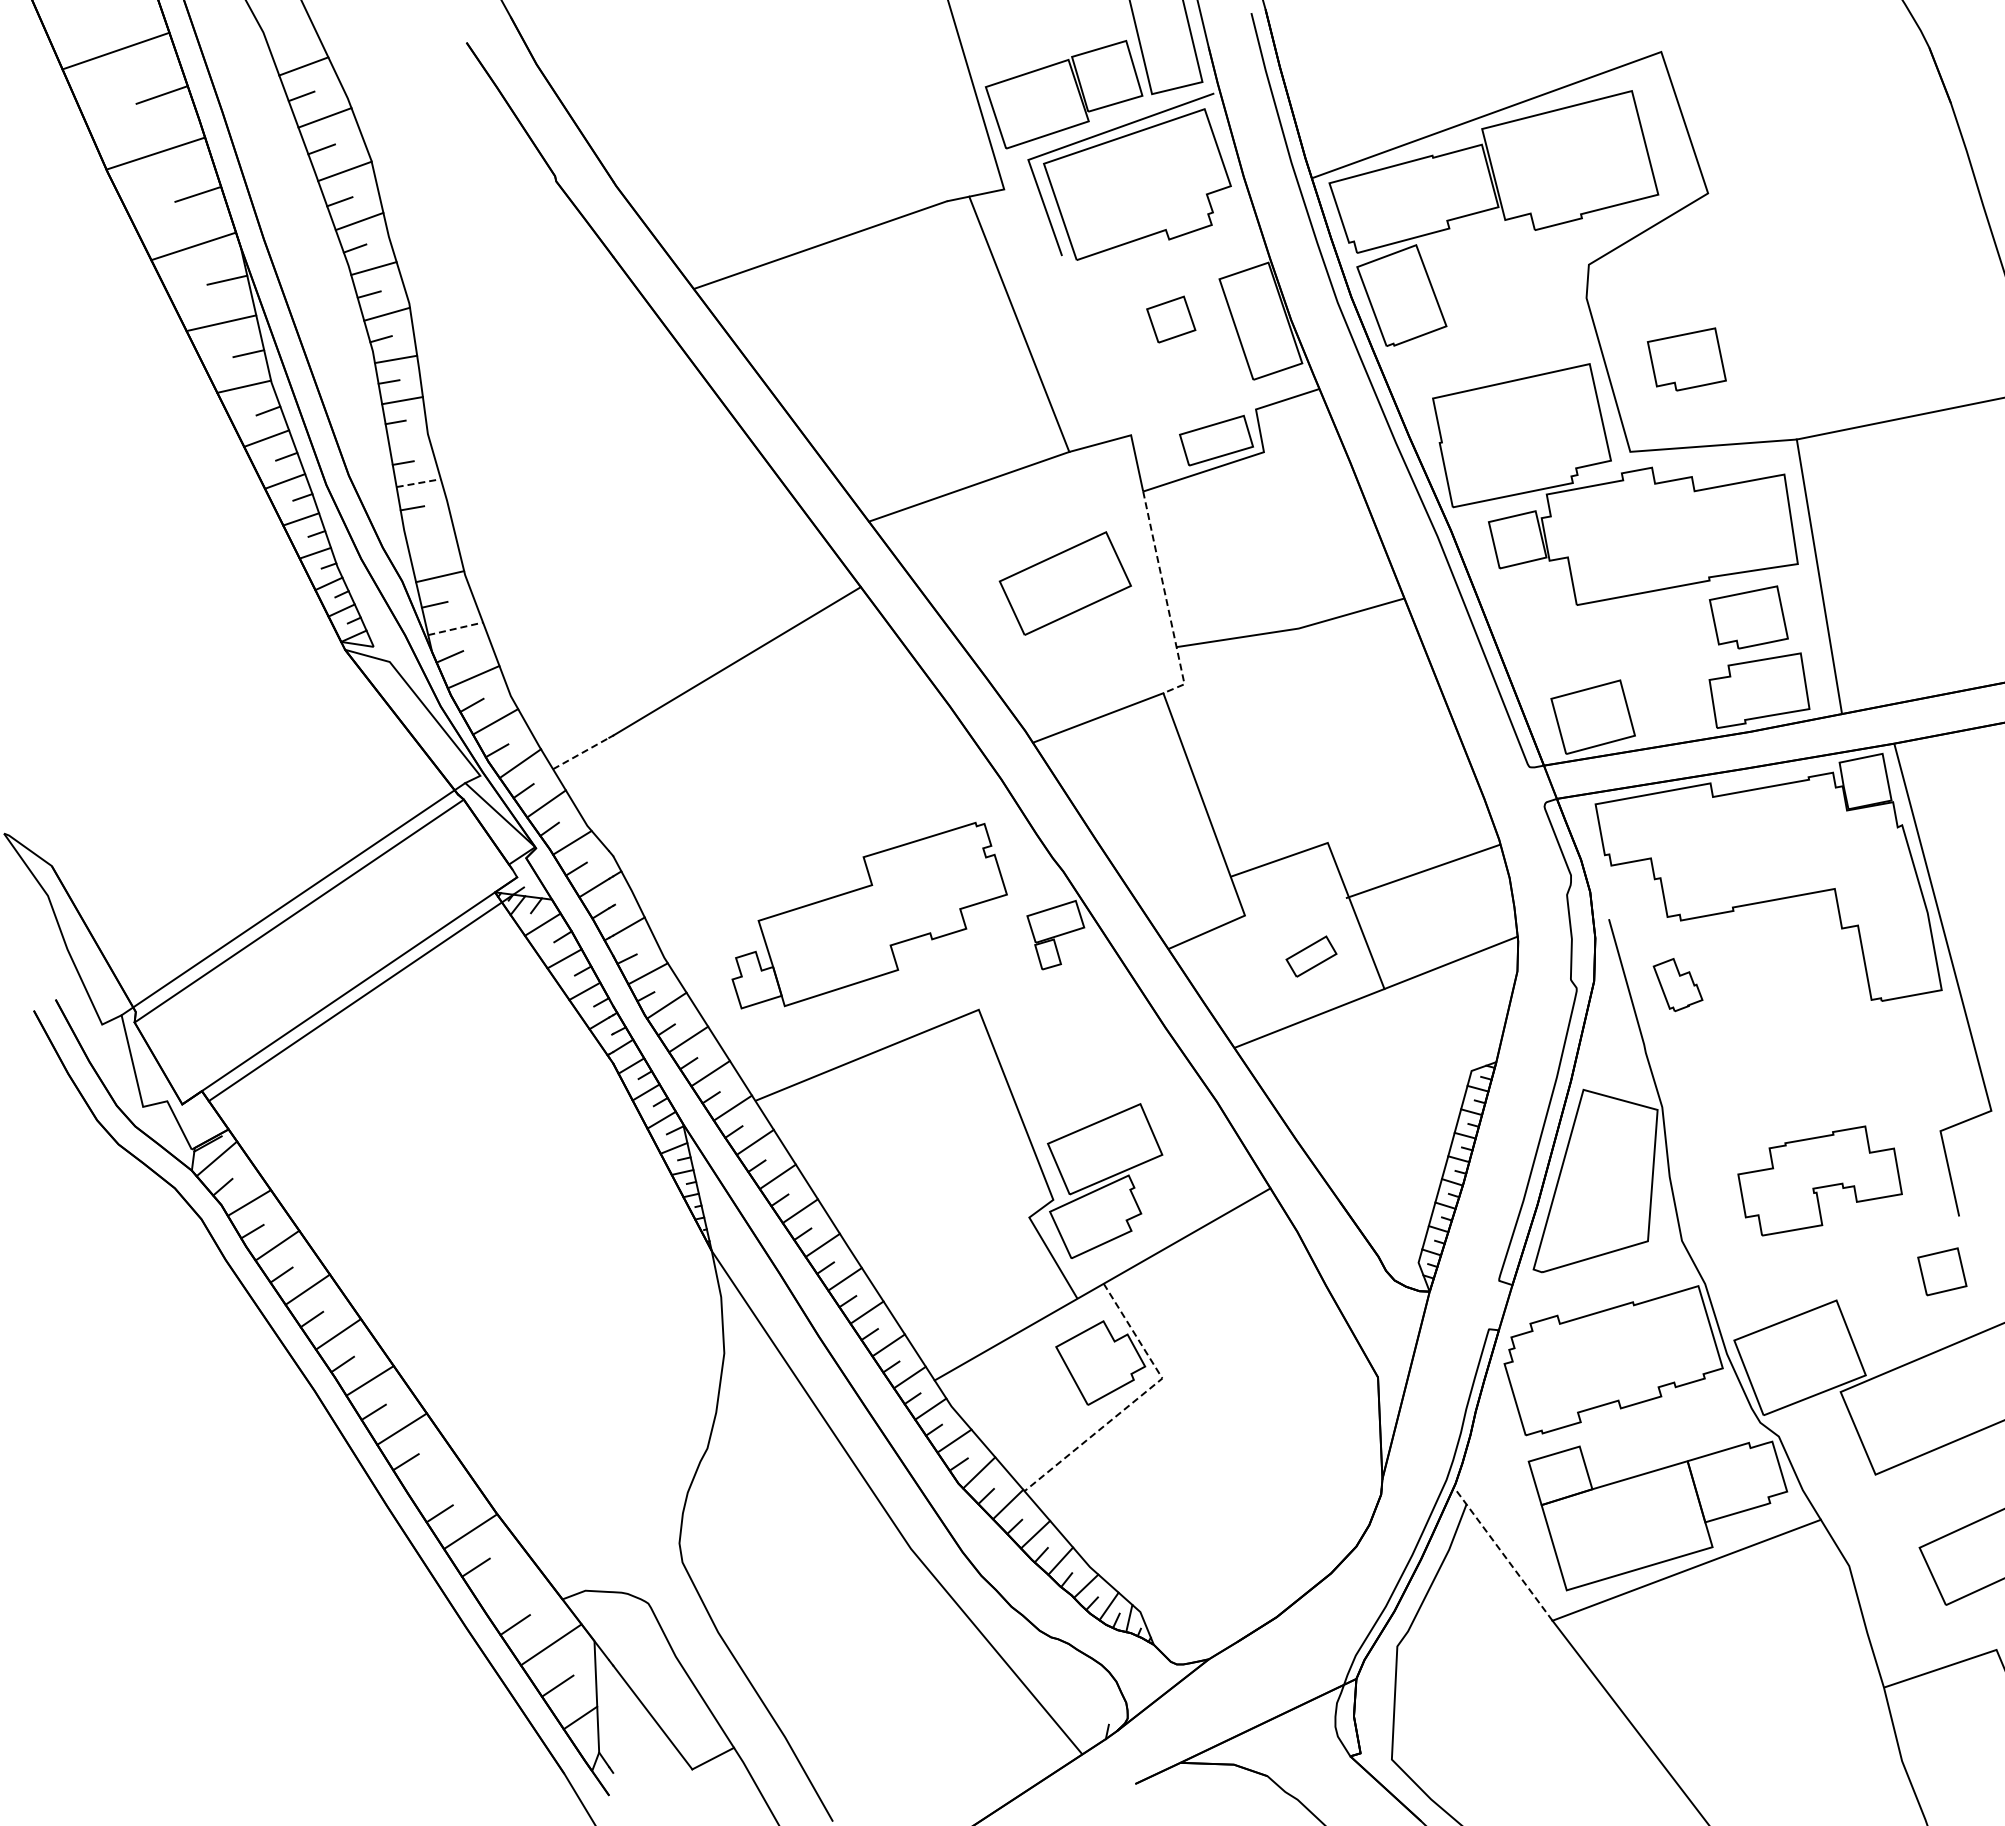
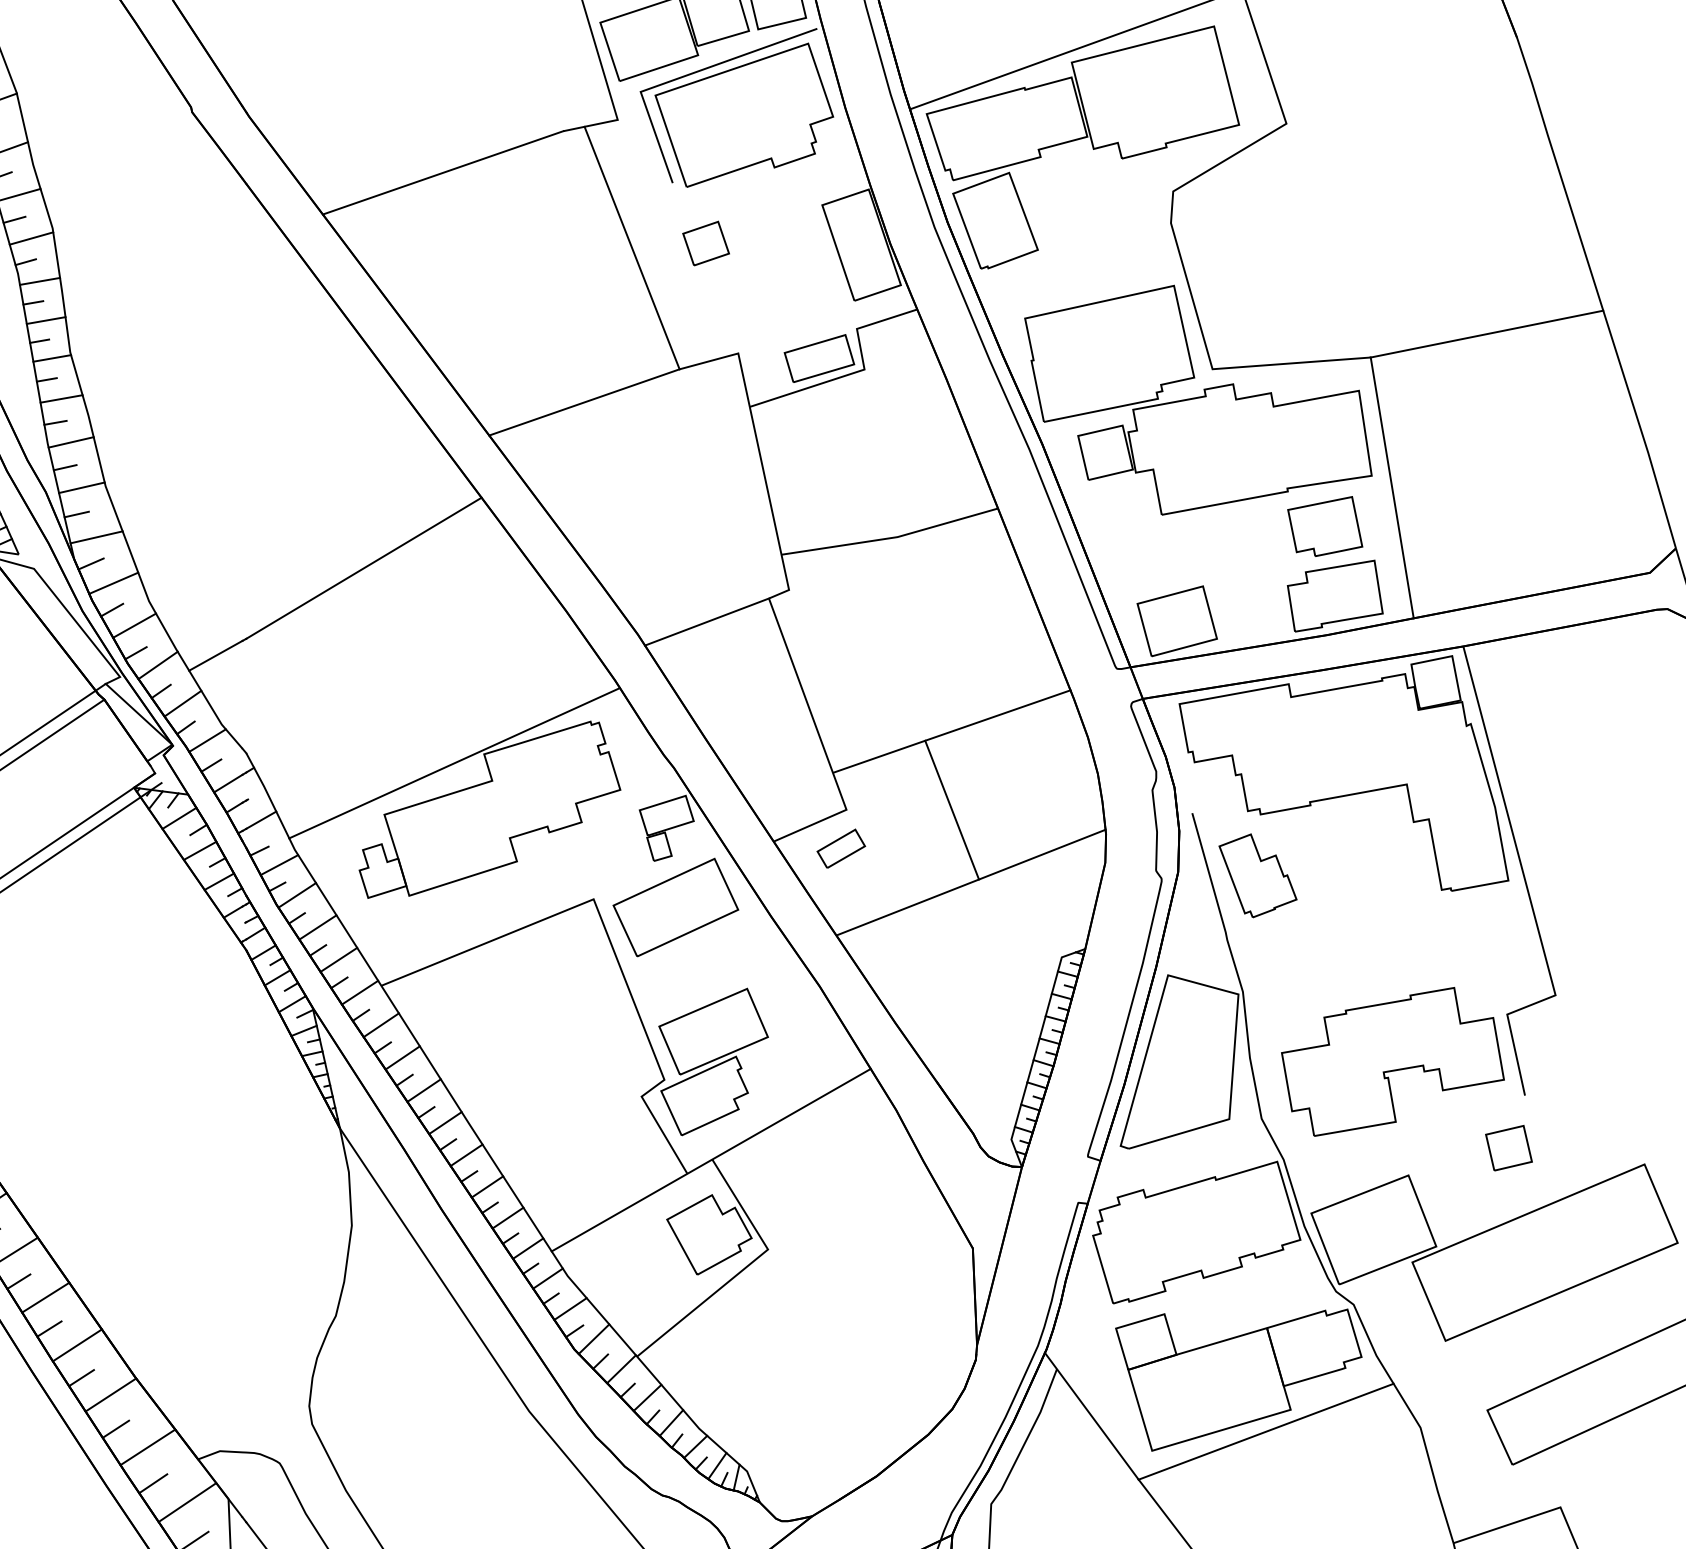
part: (1171, 319) -> (706, 243), moved
part: (1686, 359) -> (1265, 281), removed
line: (408, 440) -> (51, 358), added
line: (419, 483) -> (62, 399), dashed -> solid
line: (428, 528) -> (70, 442), added
line: (422, 555) -> (65, 467), added
part: (1064, 583) -> (675, 907), moved
line: (1166, 599) -> (771, 509), dashed -> solid
line: (456, 628) -> (97, 537), dashed -> solid
line: (581, 753) -> (216, 655), dashed -> solid
line: (832, 866) -> (454, 763), added
line: (1422, 870) -> (997, 714), moved
part: (1311, 956) -> (841, 848), moved
part: (1677, 984) -> (1257, 875), size x1.67
part: (1819, 1180) -> (1392, 1061), size x1.43
line: (1137, 1399) -> (744, 1269), dashed -> solid
line: (435, 1479) -> (77, 1345), added
line: (1503, 1554) -> (1092, 1416), dashed -> solid
line: (509, 1586) -> (147, 1447), added

